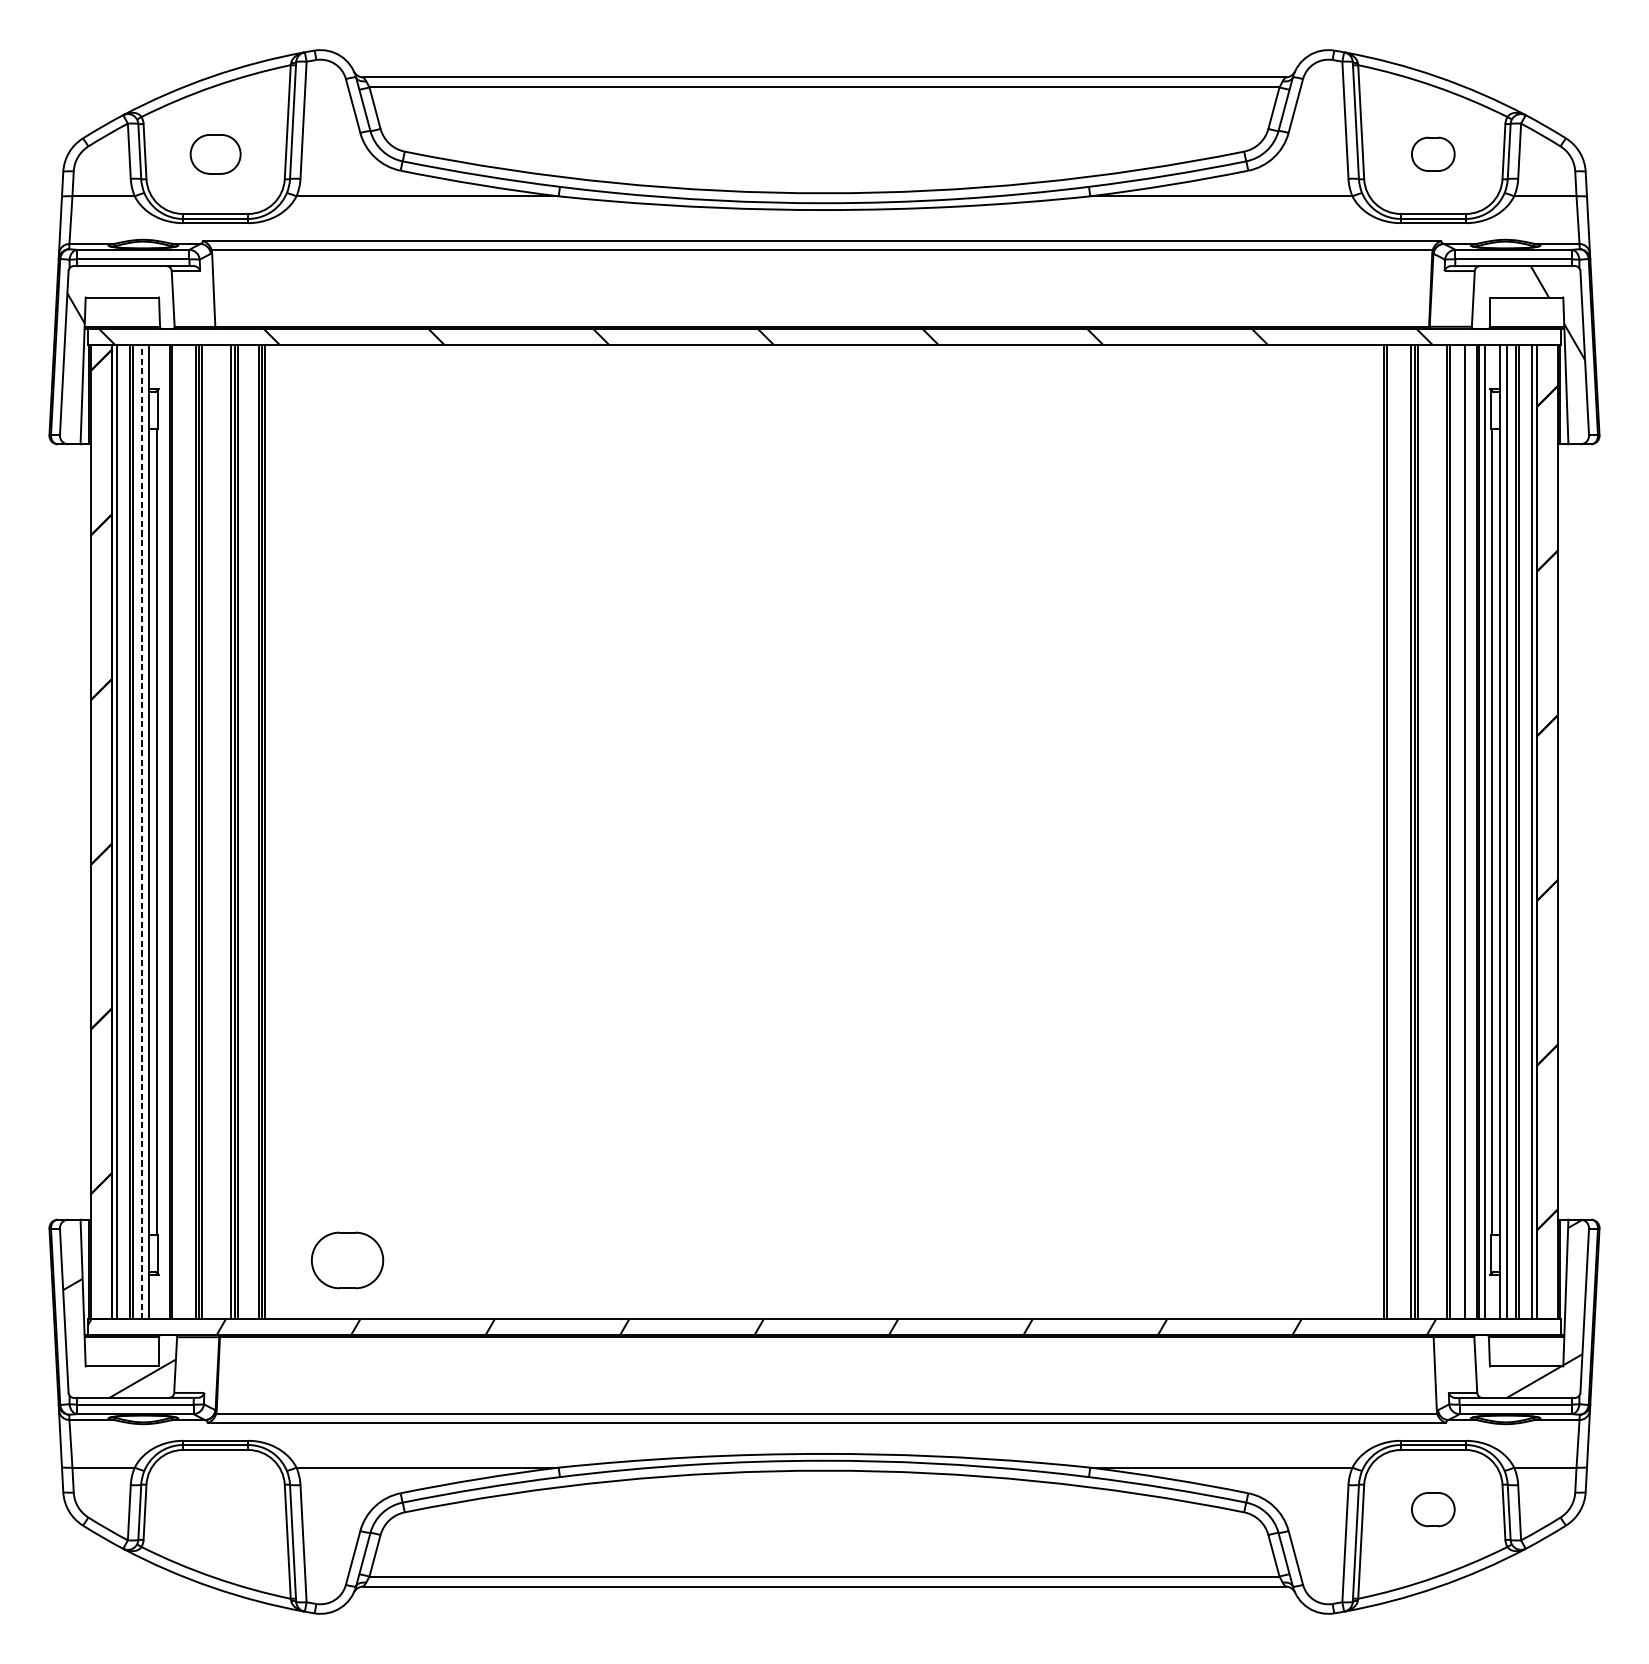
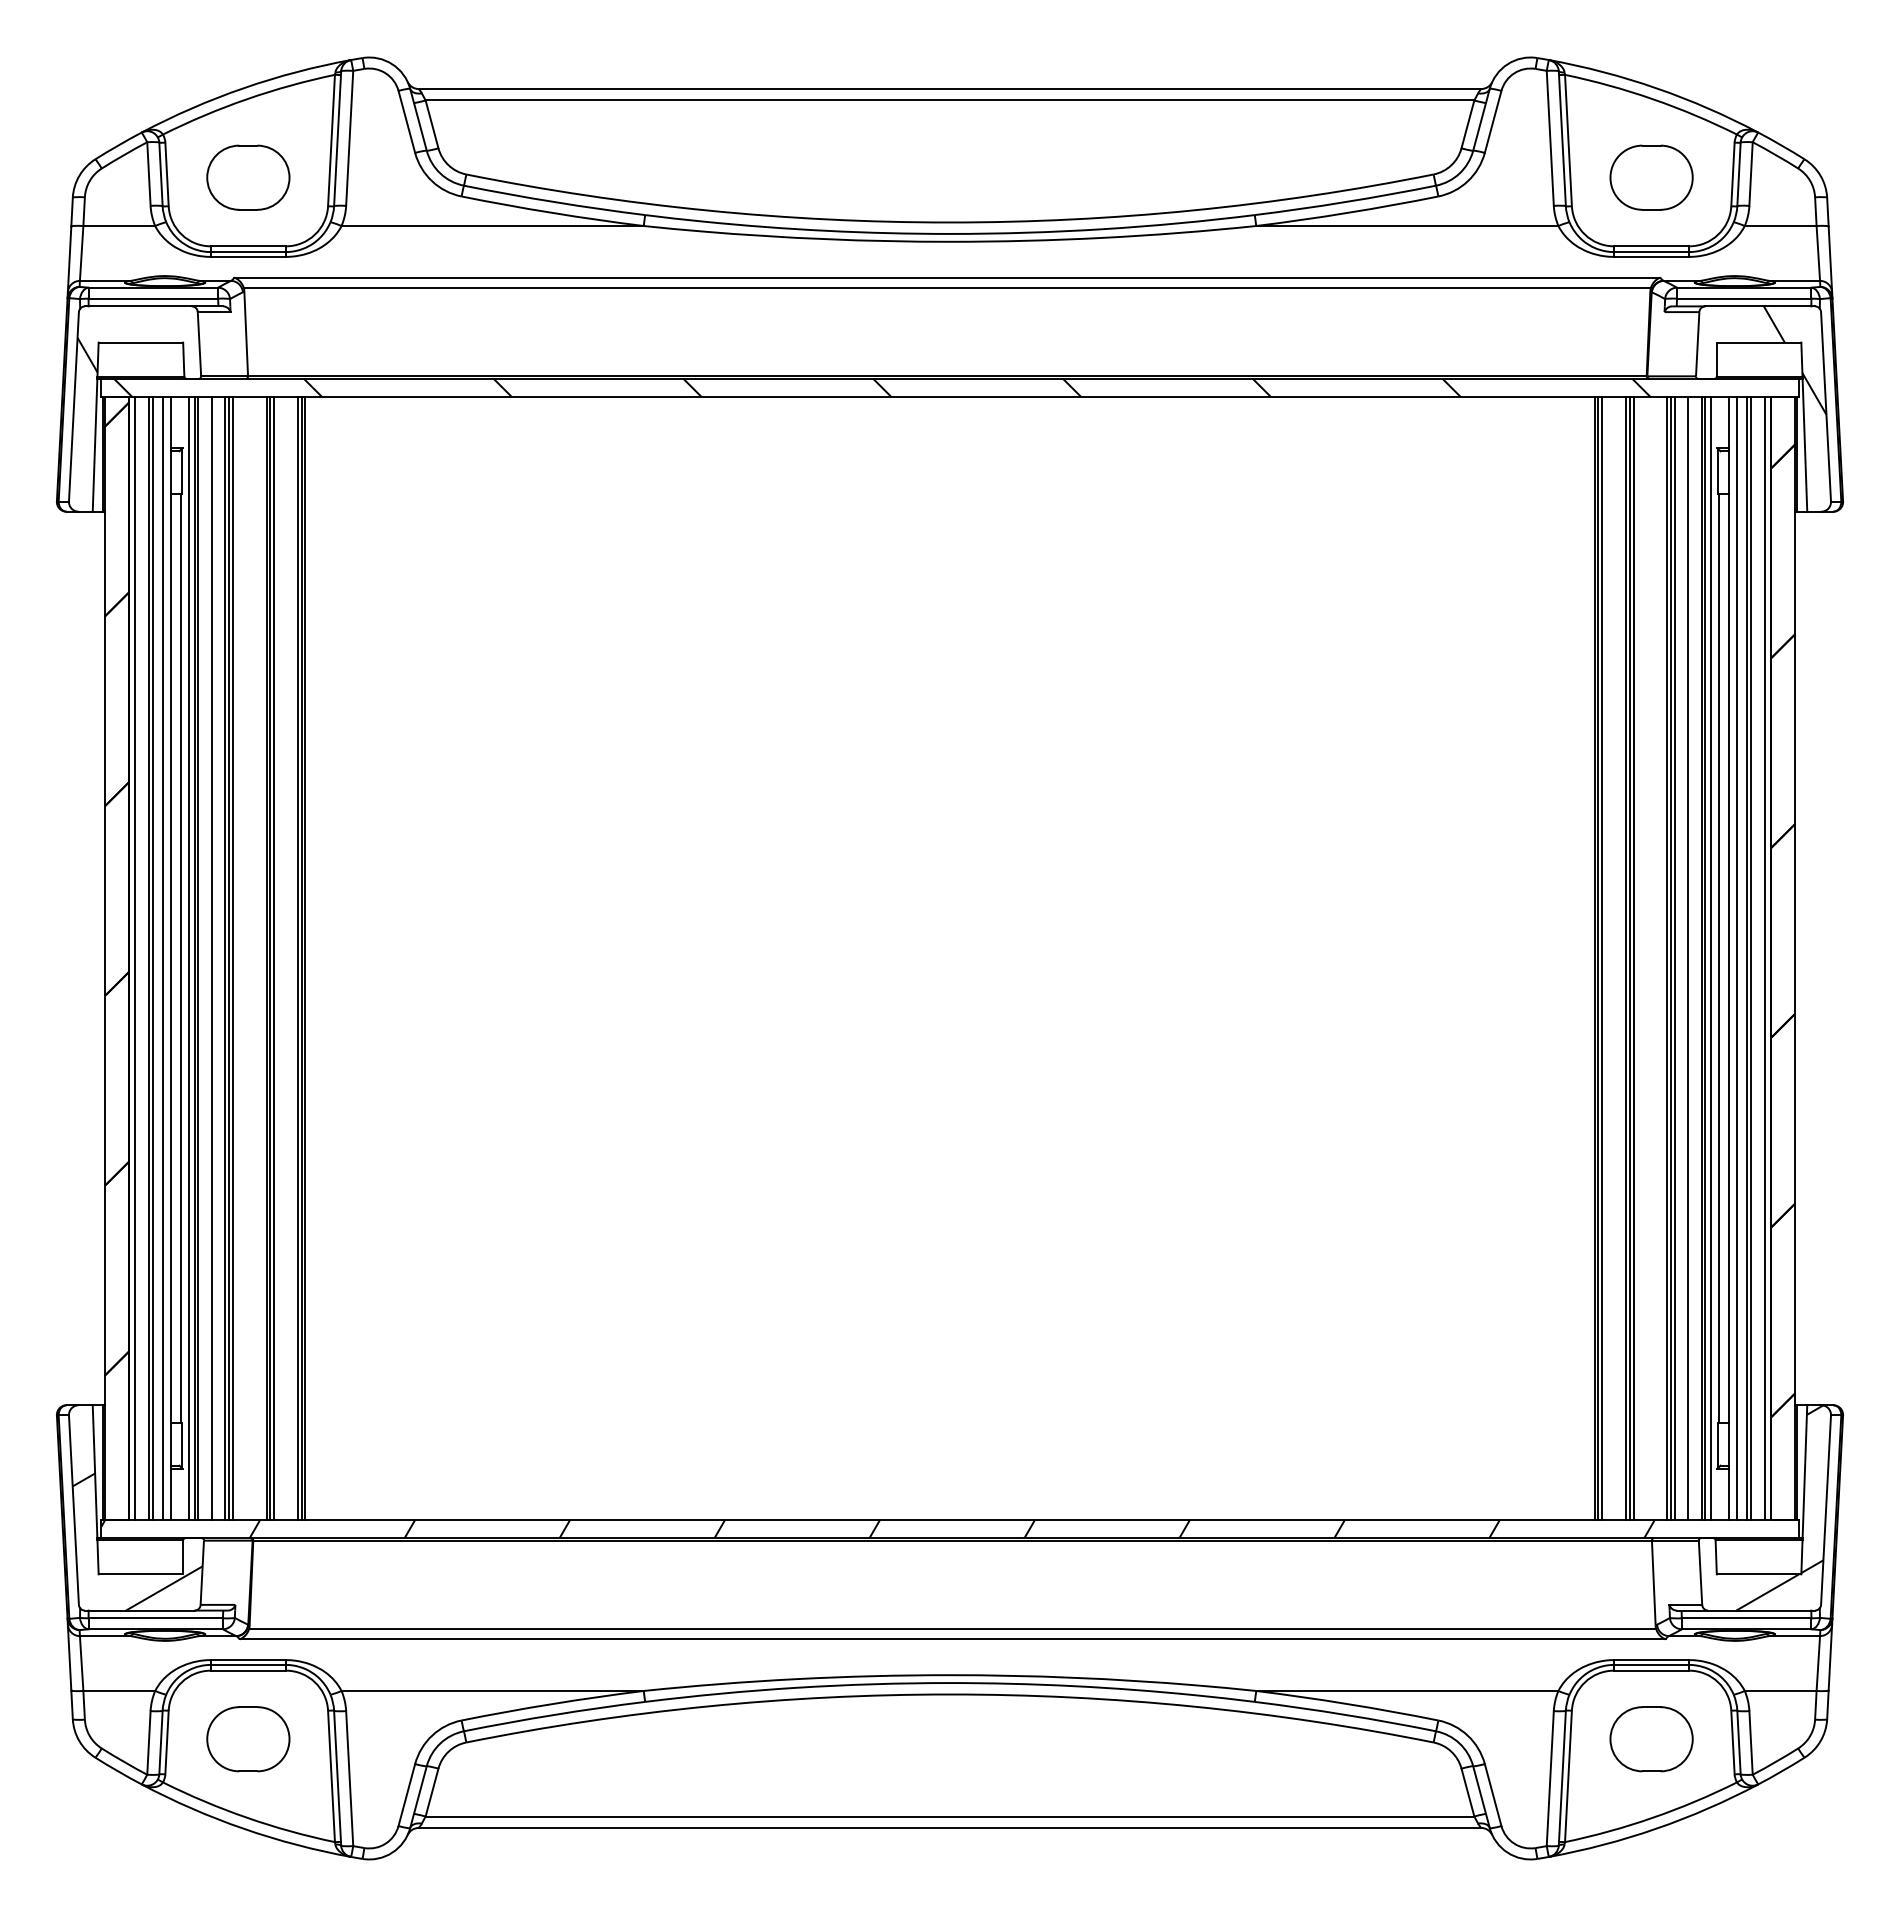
part: (215, 154) -> (248, 177), size x1.43
part: (1433, 154) -> (1651, 177), size x1.67
line: (141, 832) -> (163, 958), dashed -> solid
line: (163, 832) -> (188, 958), added
line: (184, 832) -> (212, 958), added
line: (1390, 832) -> (1602, 958), added
line: (1453, 832) -> (1674, 958), added
part: (347, 1260) -> (248, 1739), moved
part: (1433, 1509) -> (1651, 1739), size x1.67

